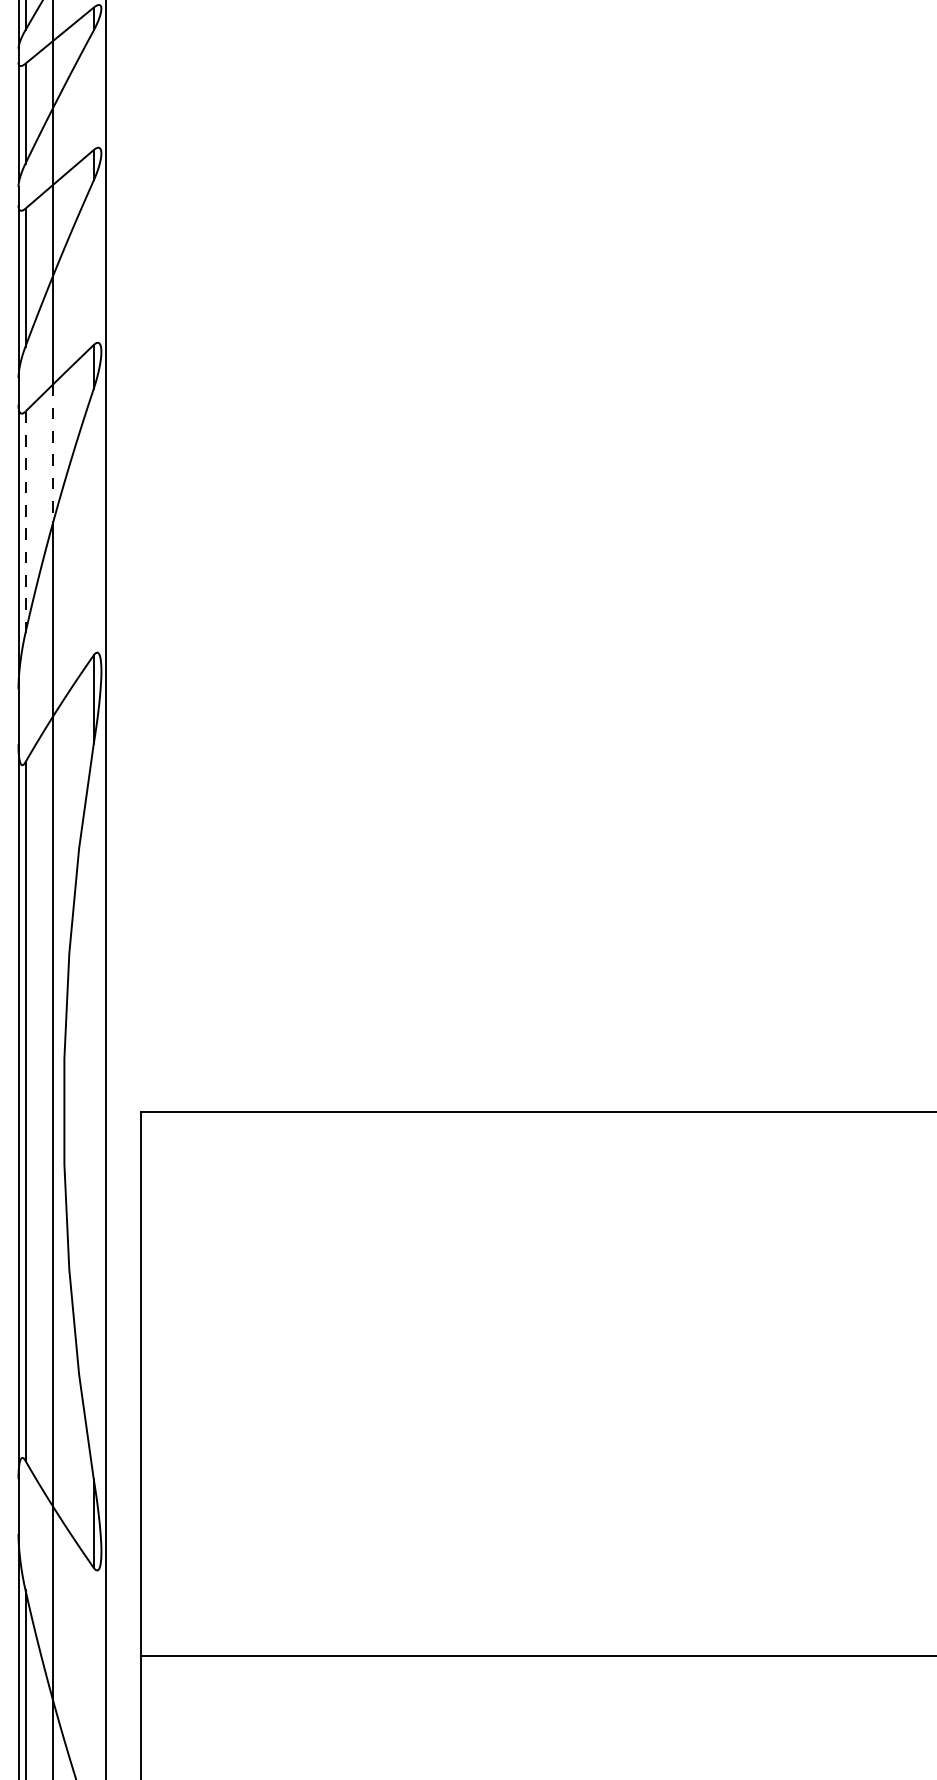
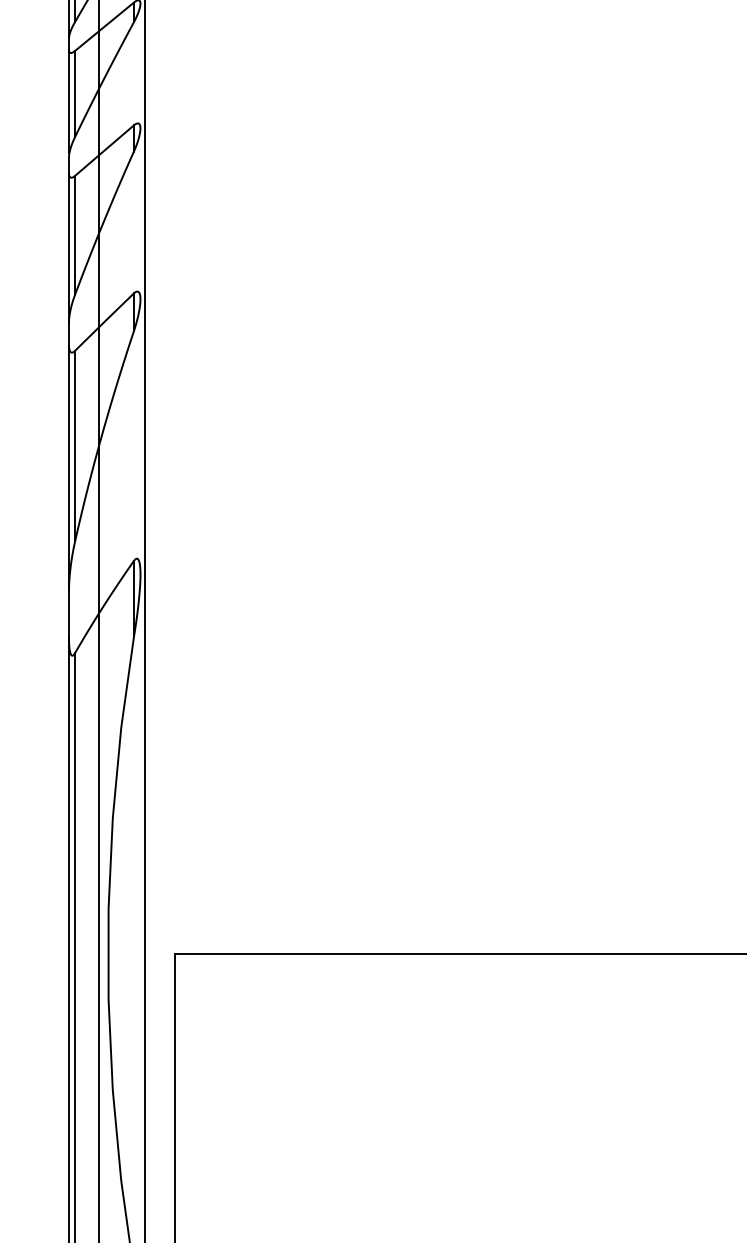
line: (53, 452) -> (99, 386), dashed -> solid
line: (25, 522) -> (75, 446), dashed -> solid

